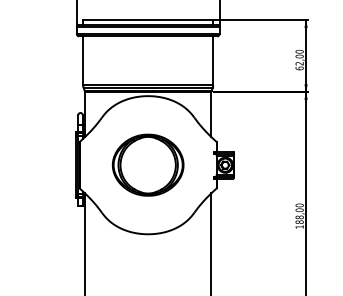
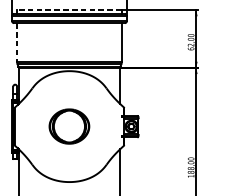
line: (148, 20) -> (69, 10), solid -> dashed
line: (83, 61) -> (17, 43), solid -> dashed
part: (147, 164) -> (68, 126), size x0.7

